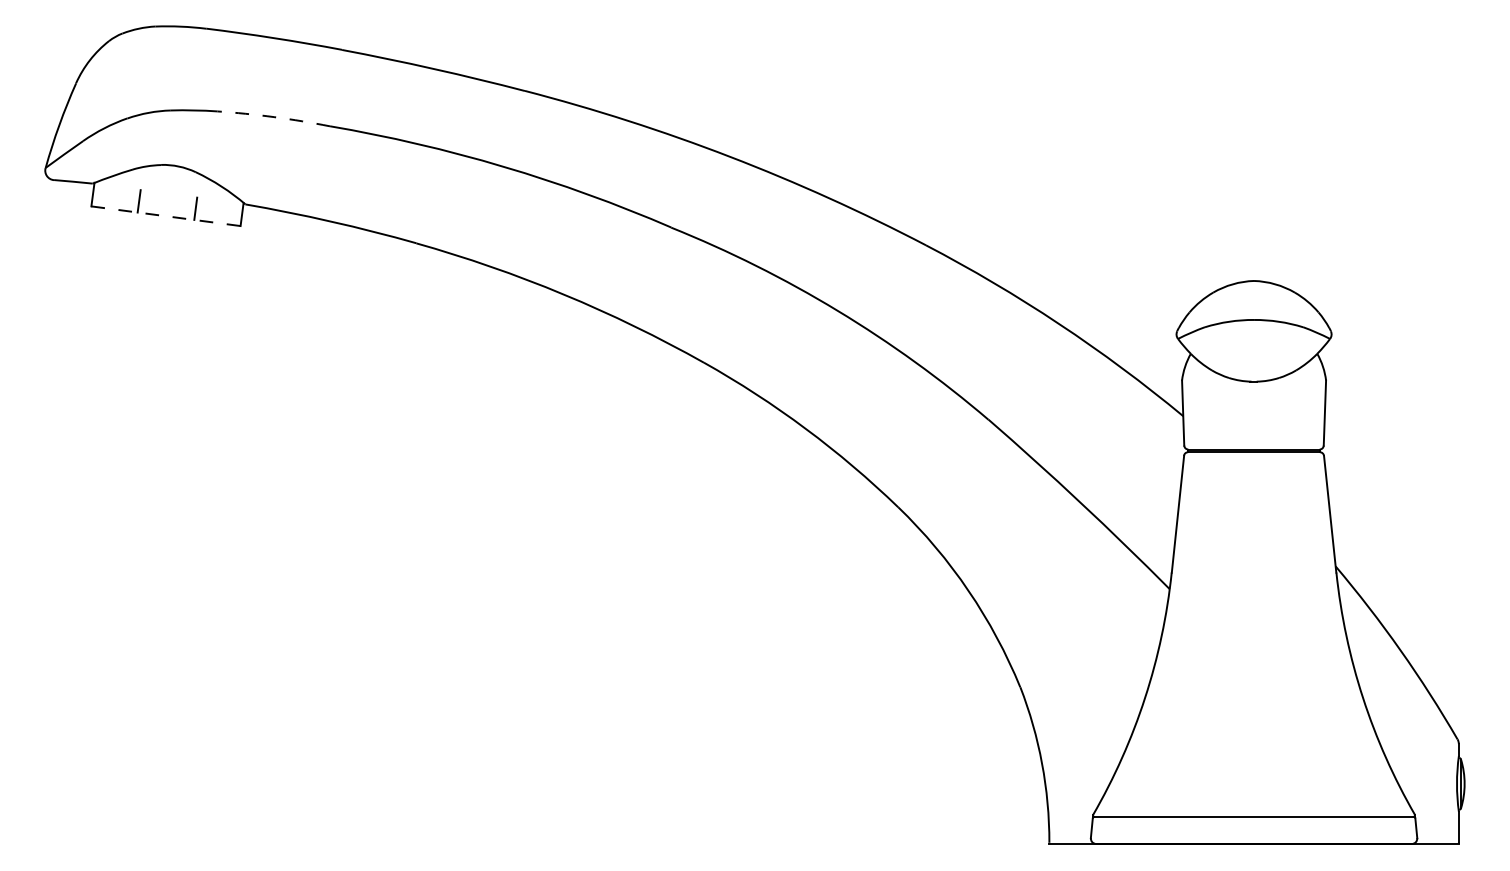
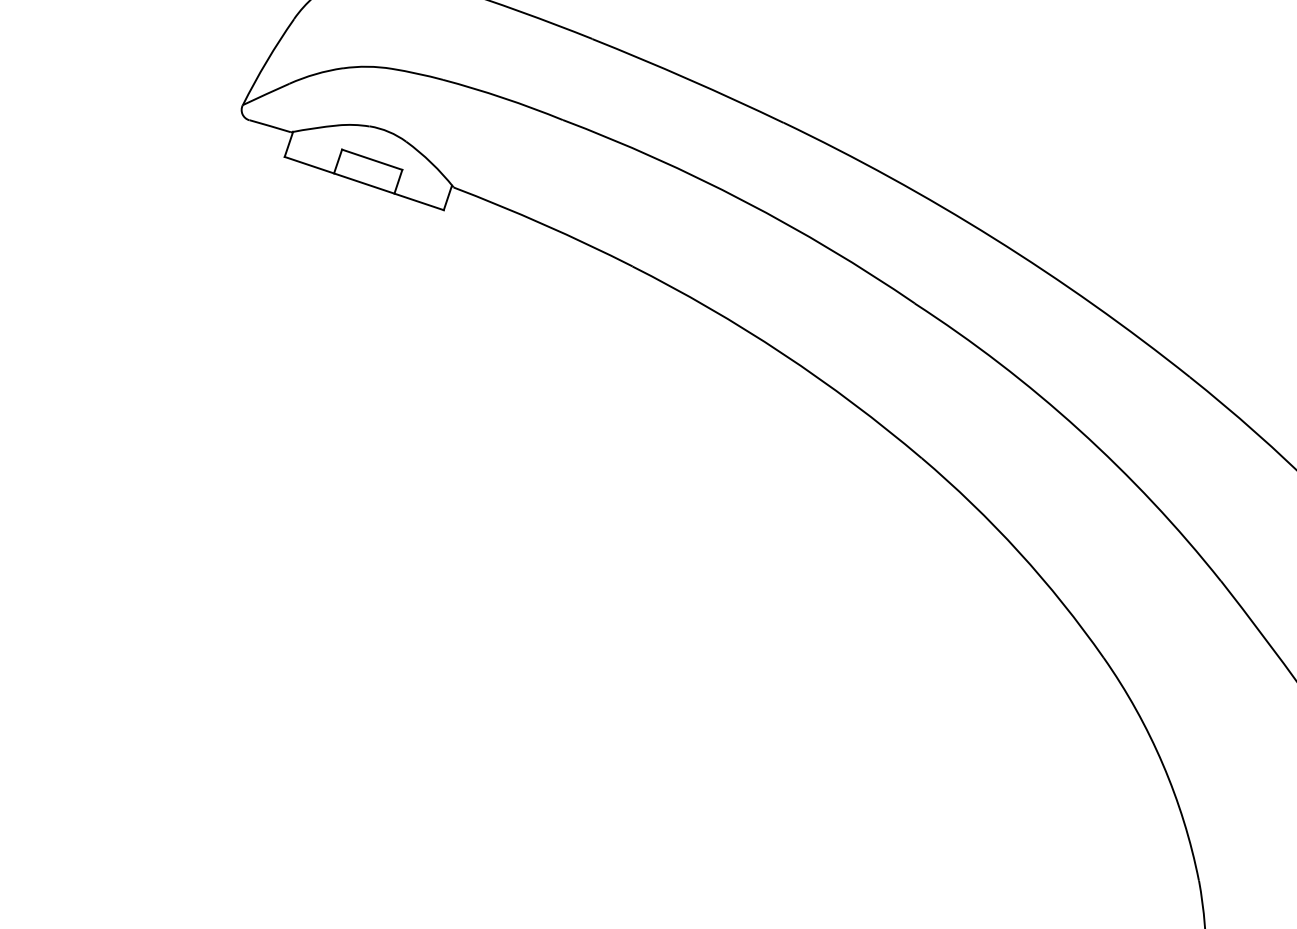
arc: (274, 117) -> (504, 98), dashed -> solid
line: (168, 193) -> (371, 159), added
line: (166, 216) -> (364, 183), dashed -> solid

